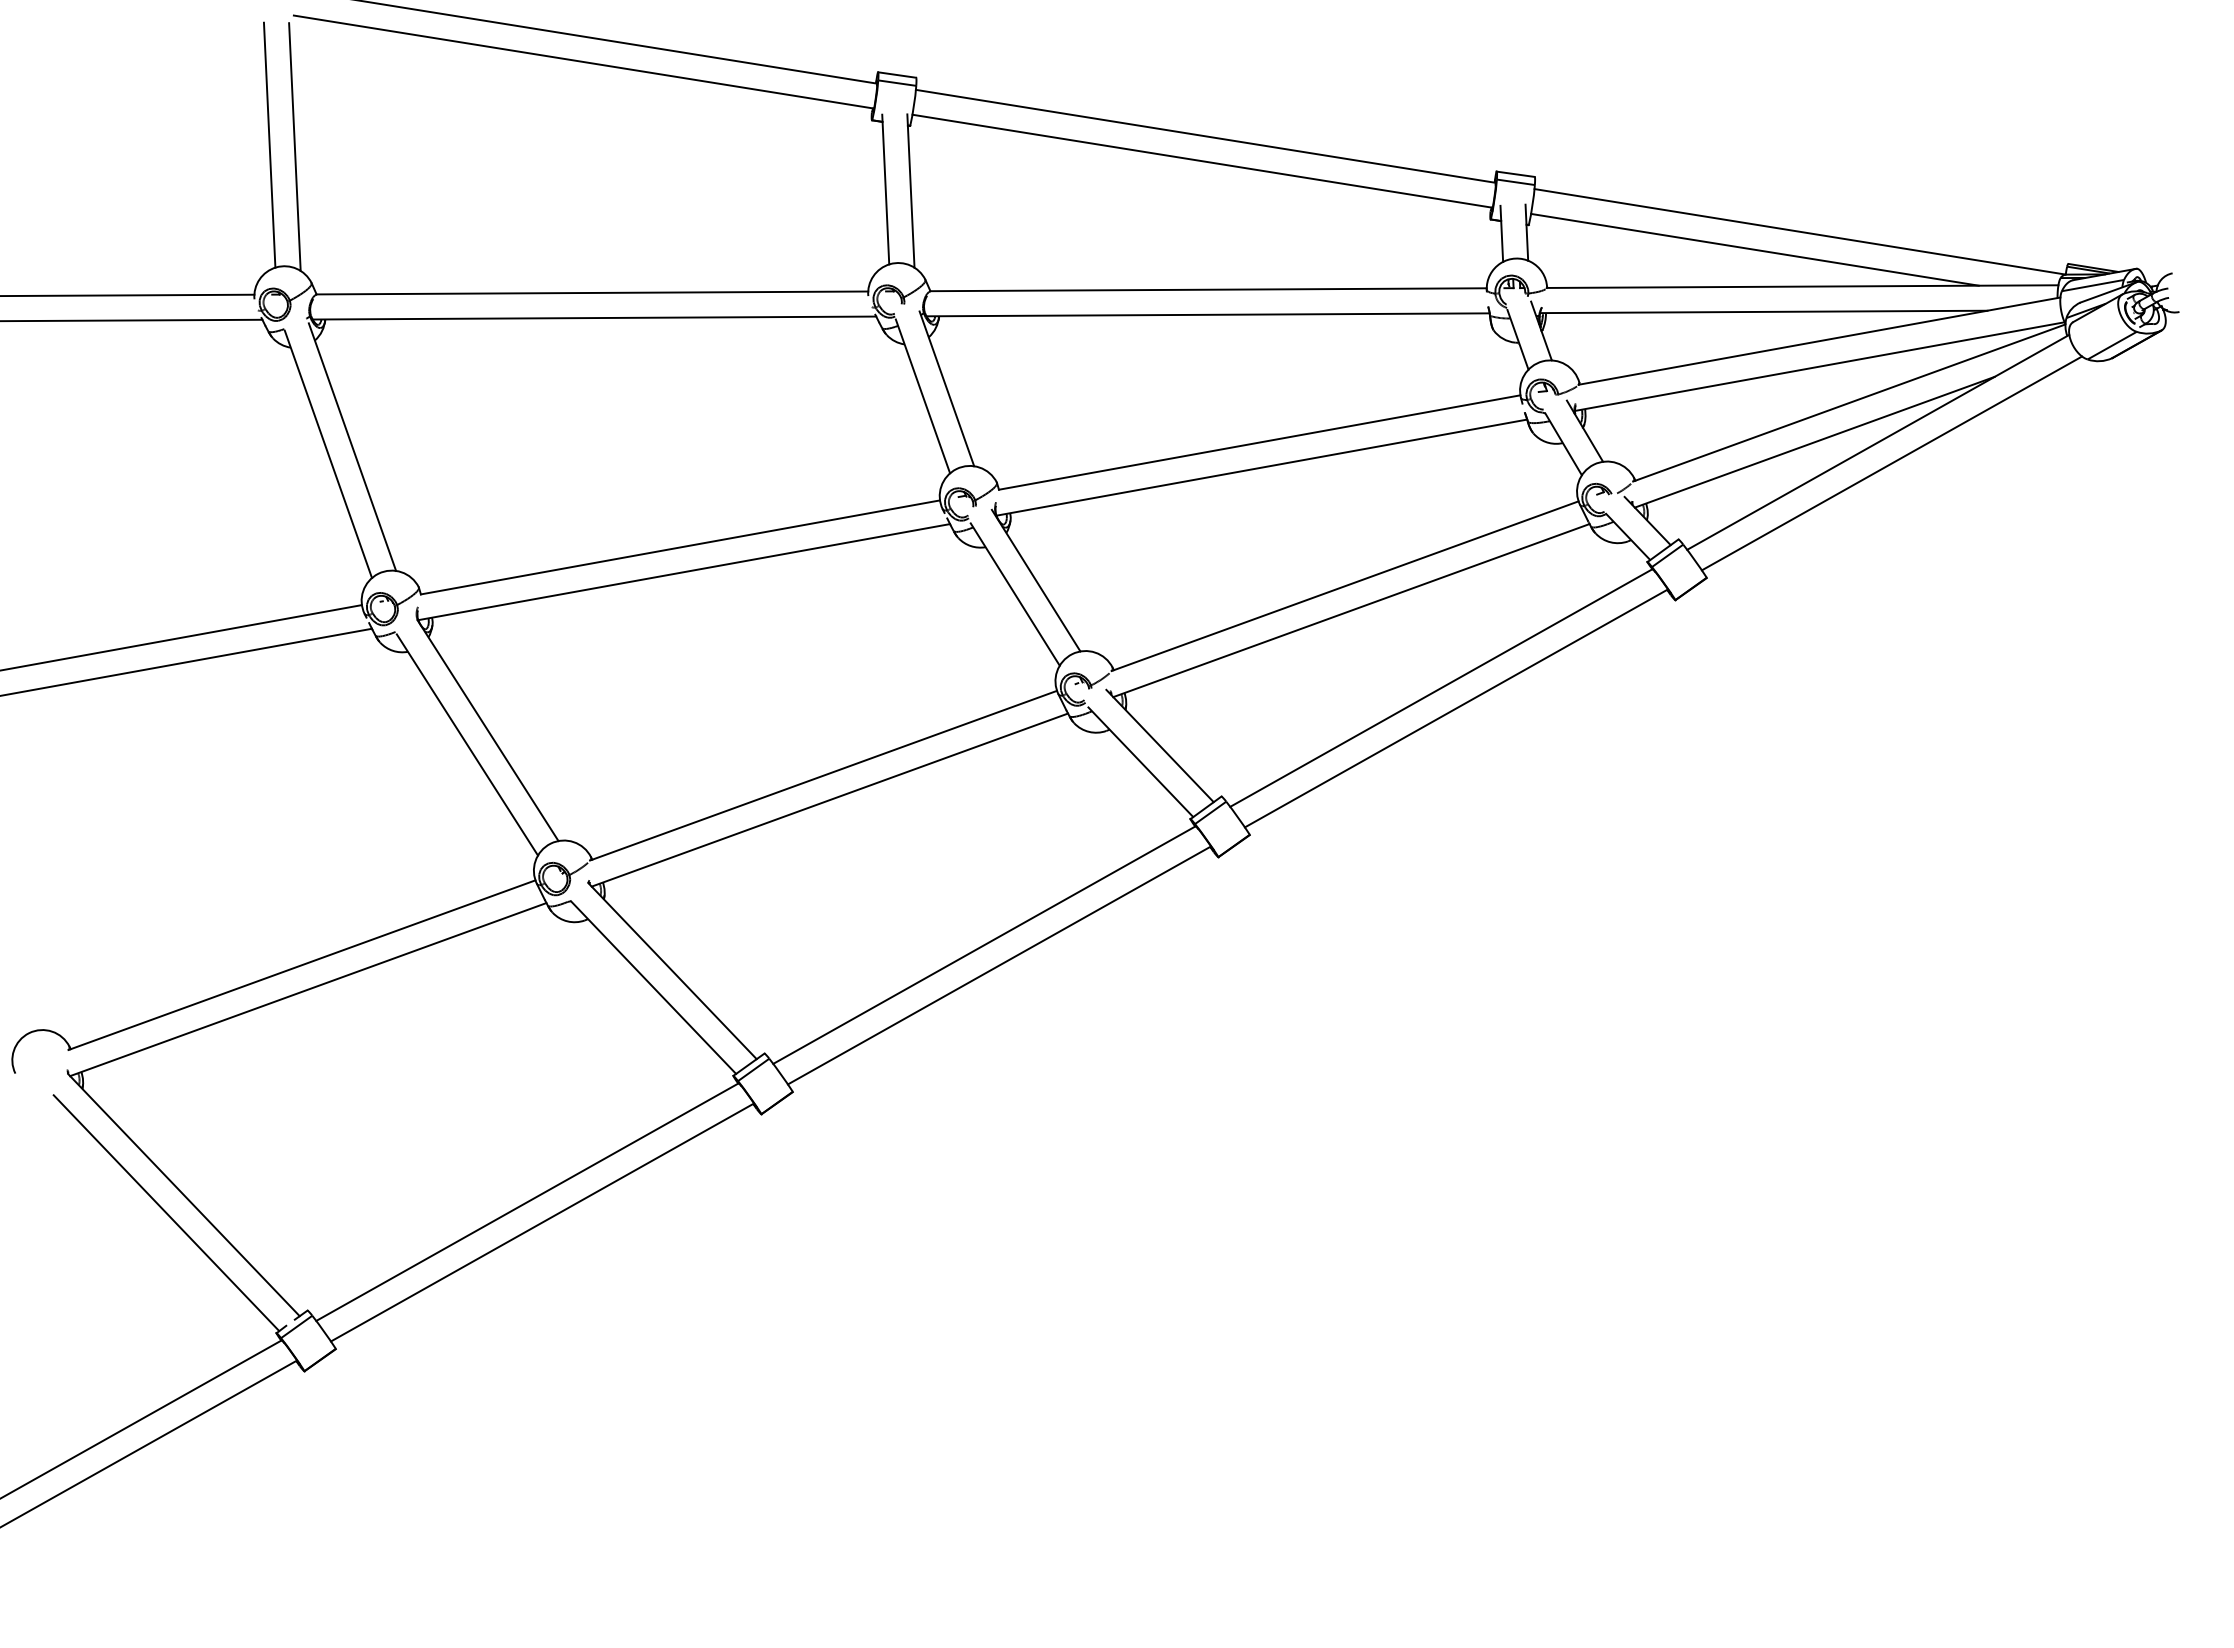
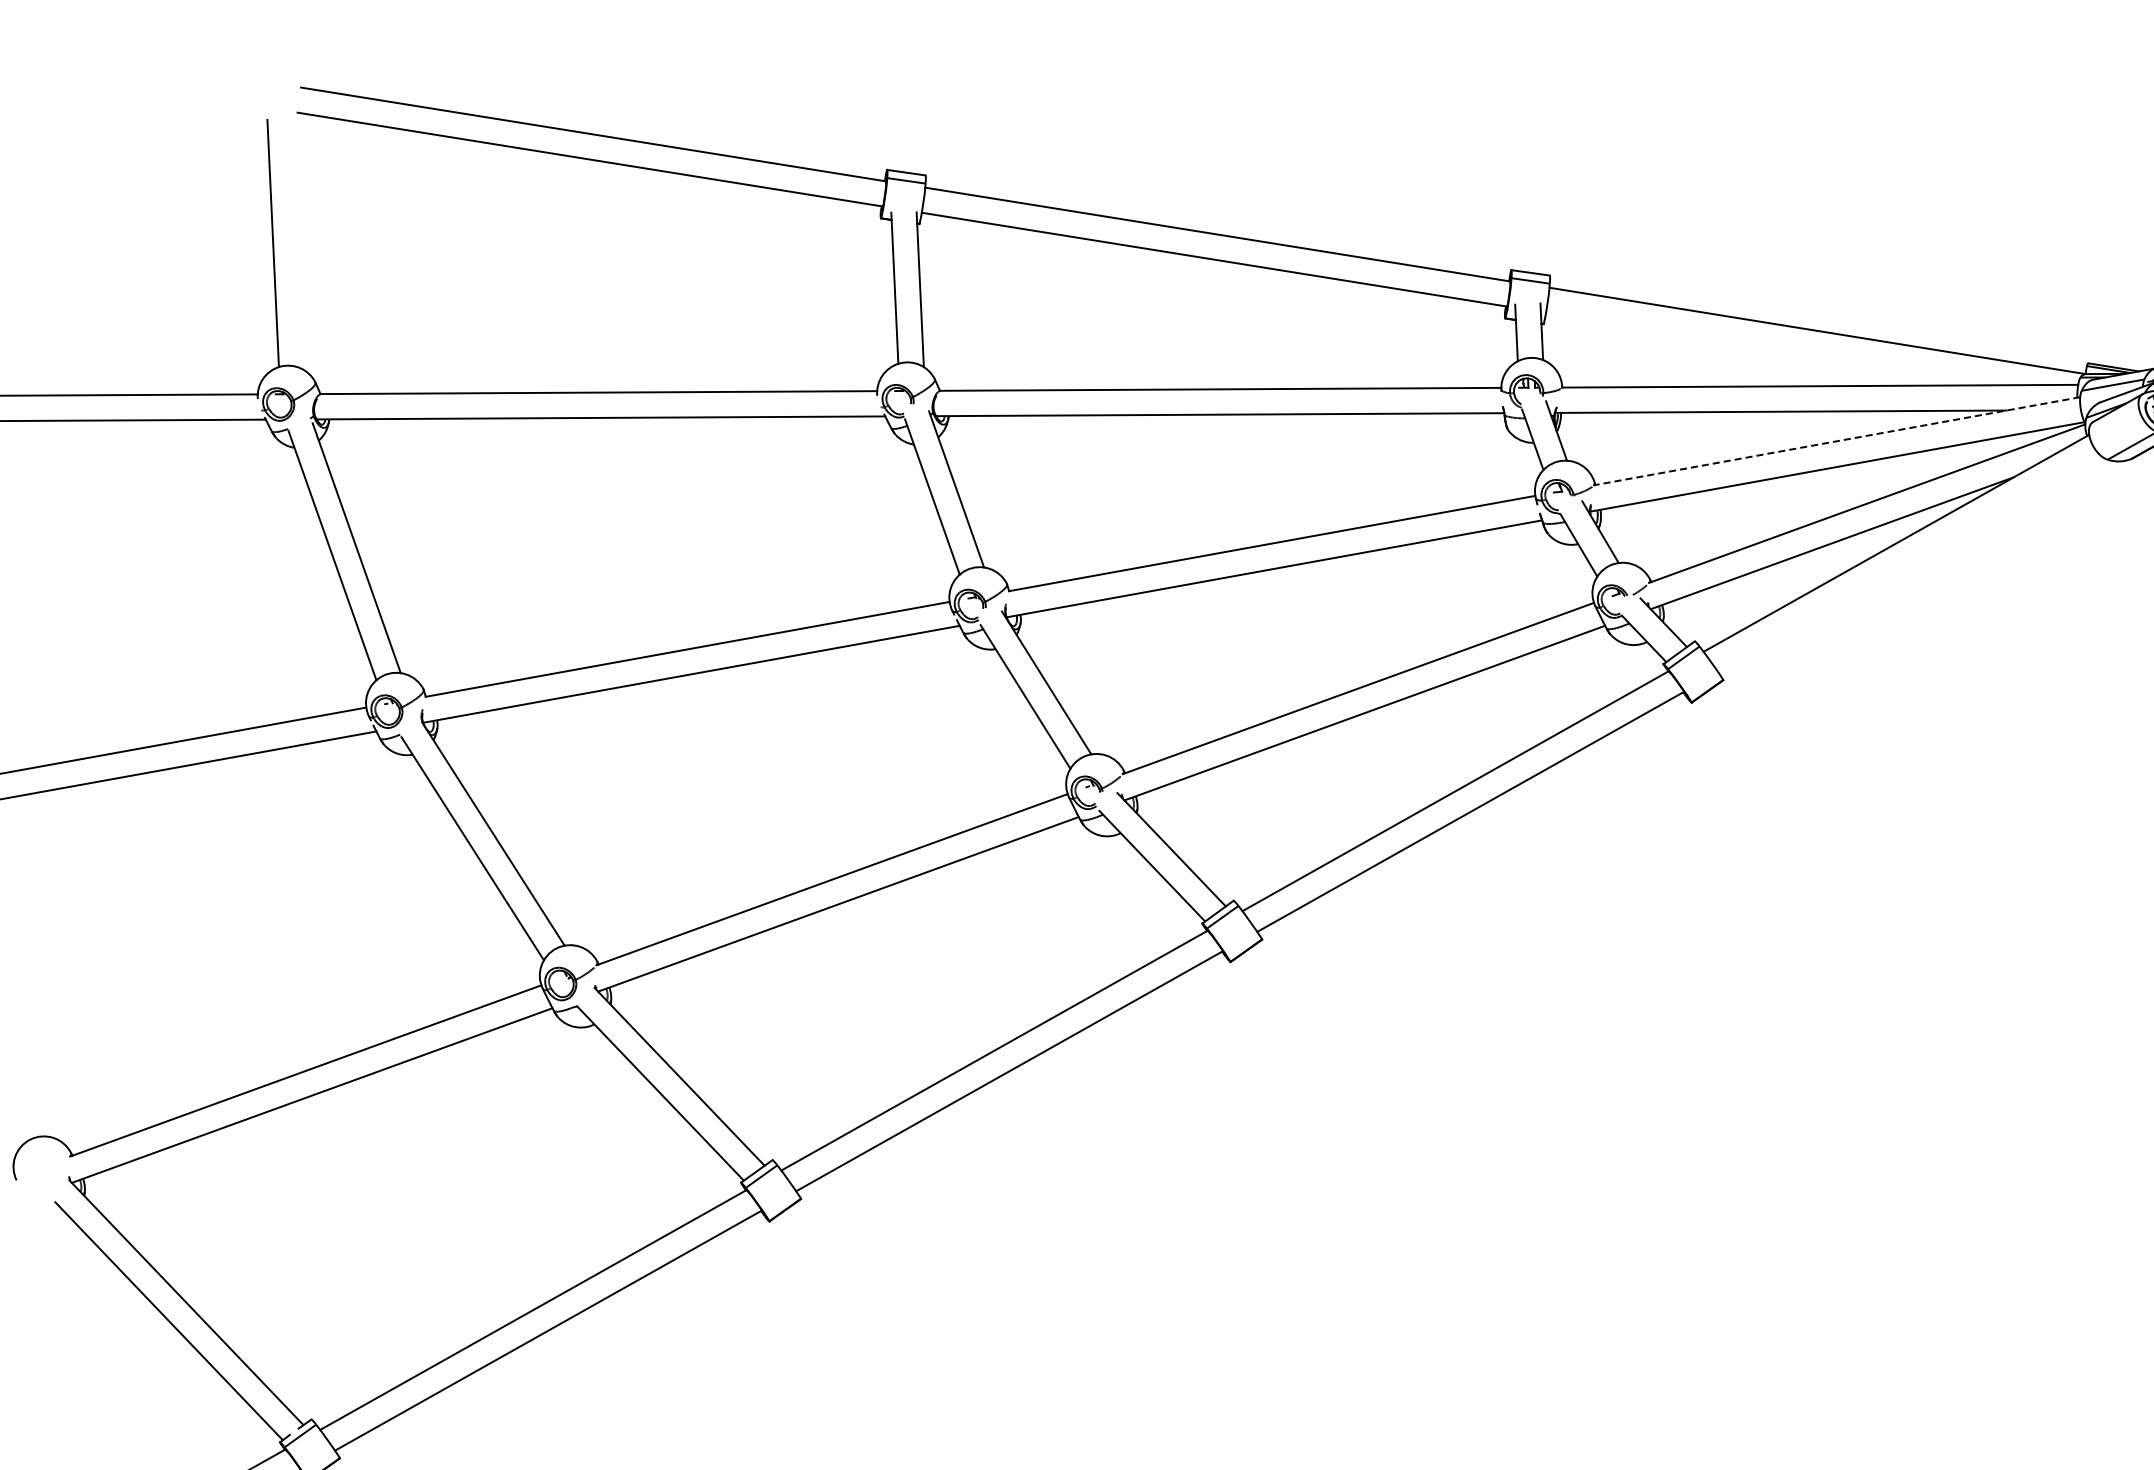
line: (294, 146) -> (298, 244), removed
line: (1754, 249) -> (1771, 348), removed
line: (1819, 341) -> (1837, 441), solid -> dashed
line: (1891, 463) -> (1909, 564), removed

